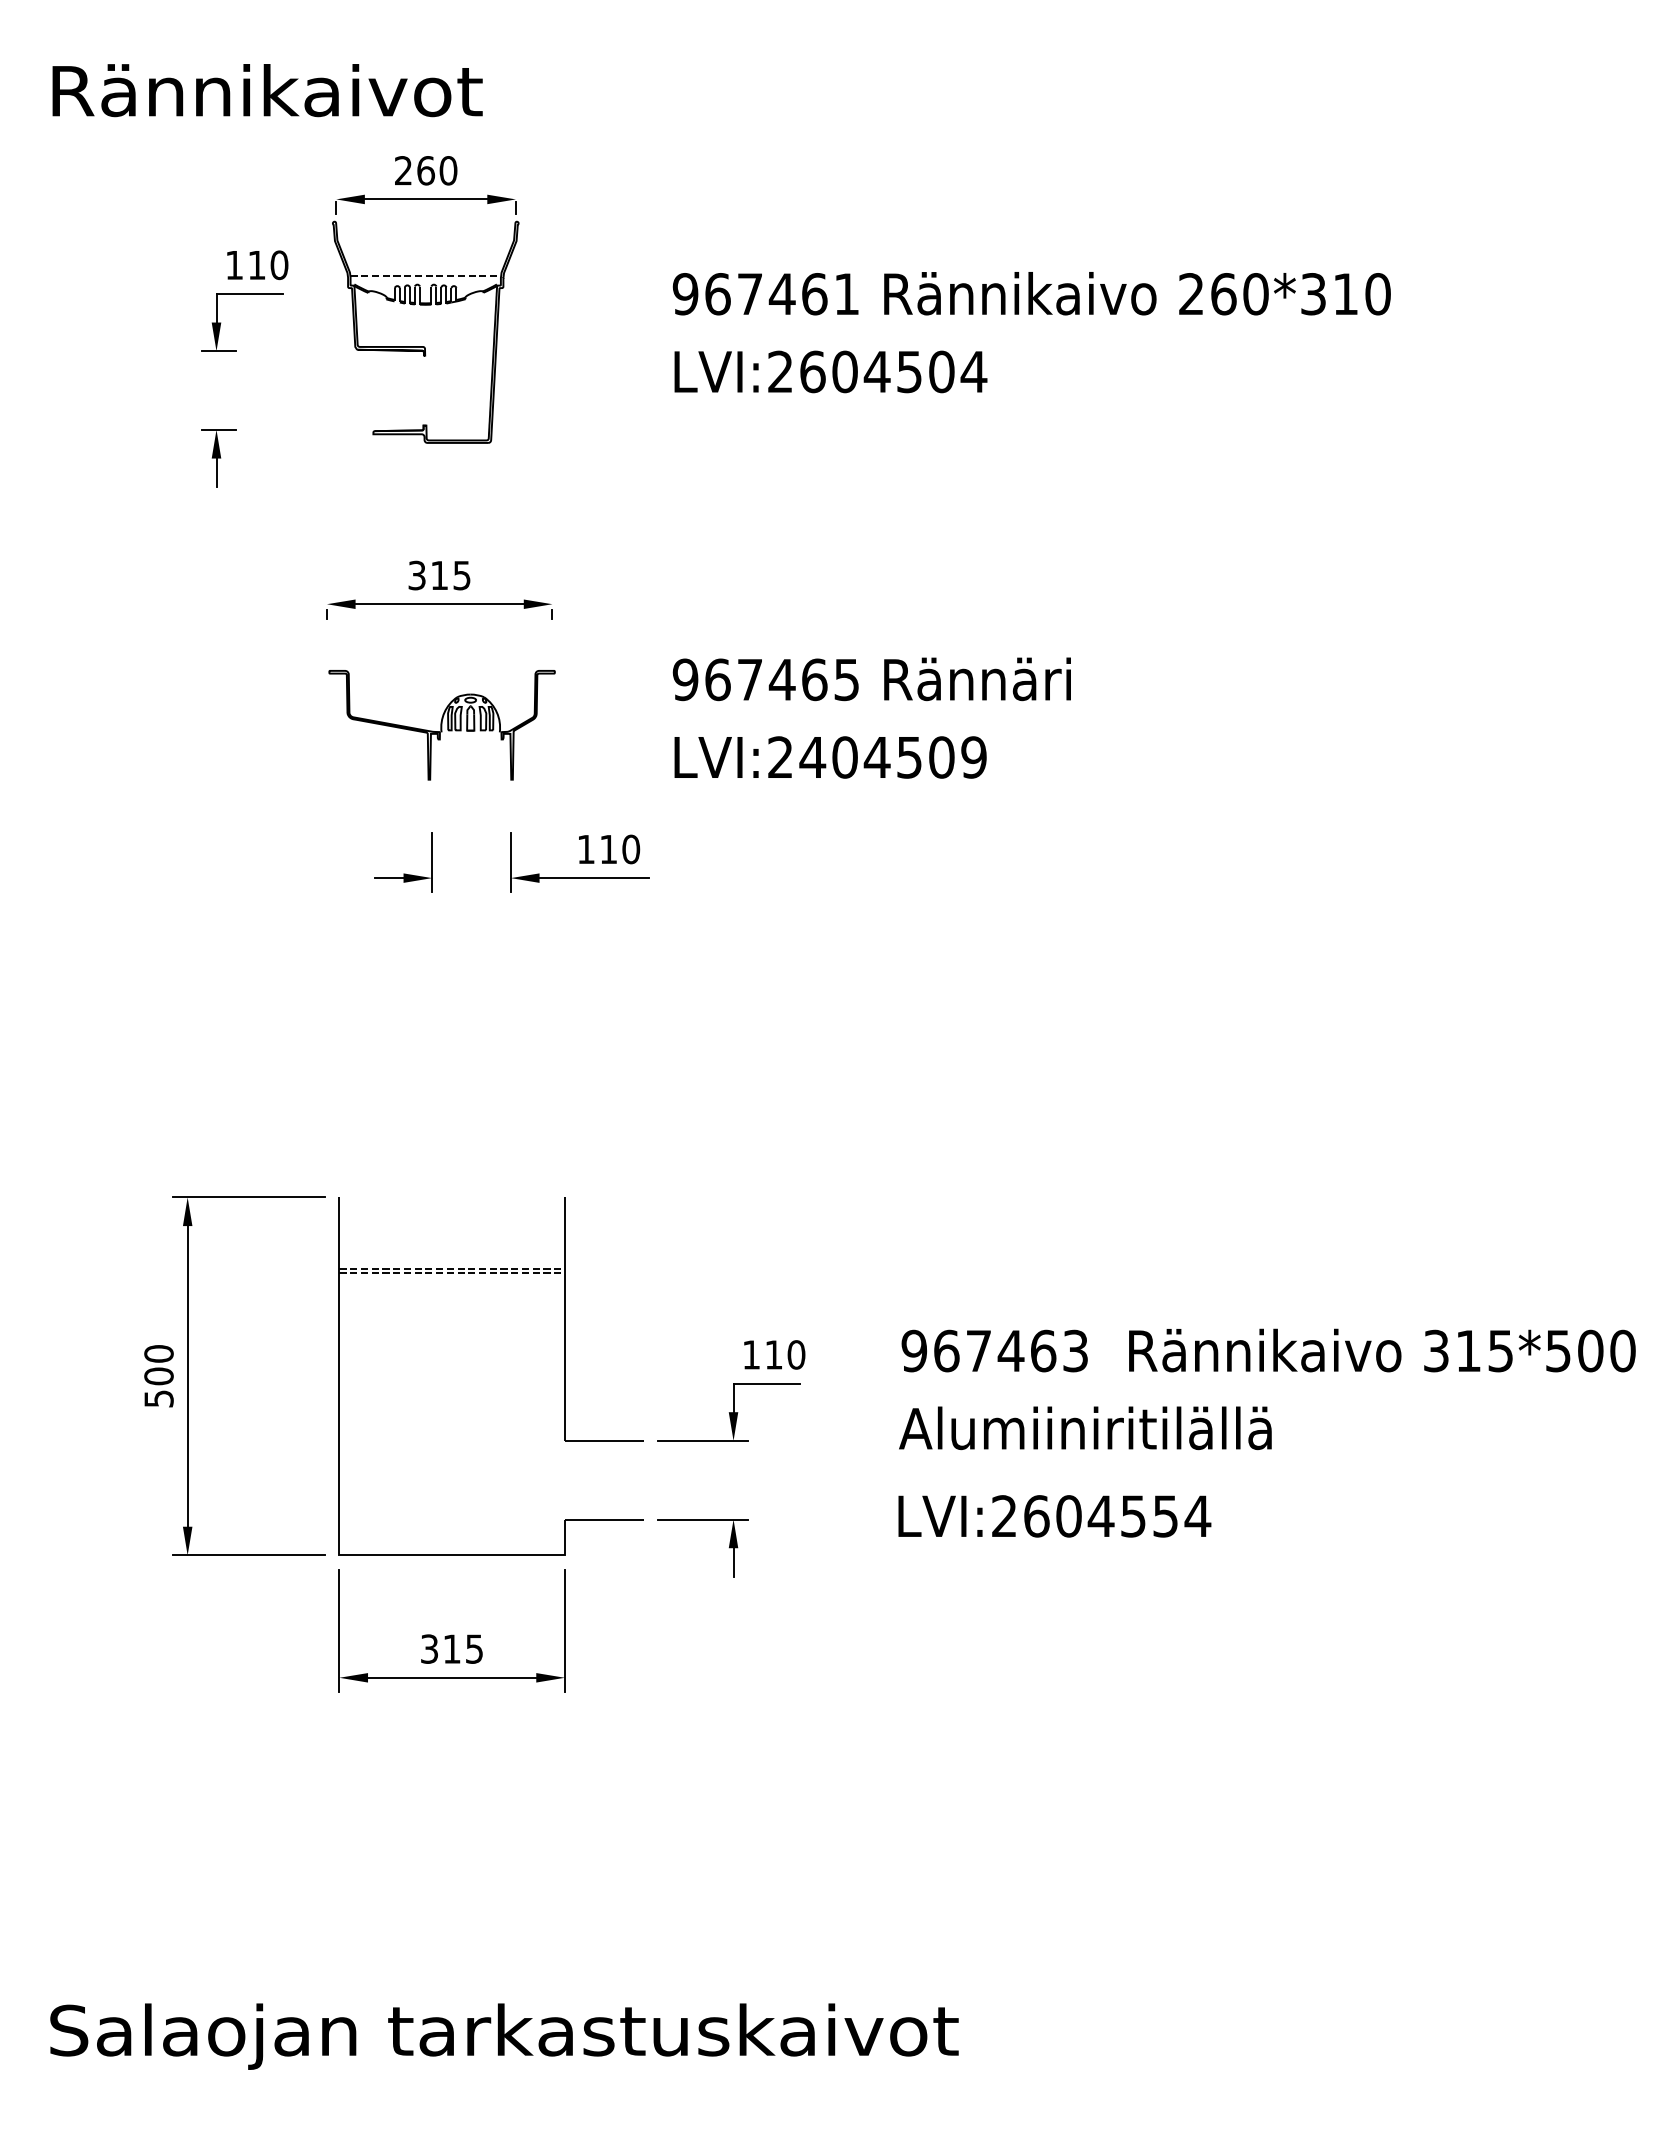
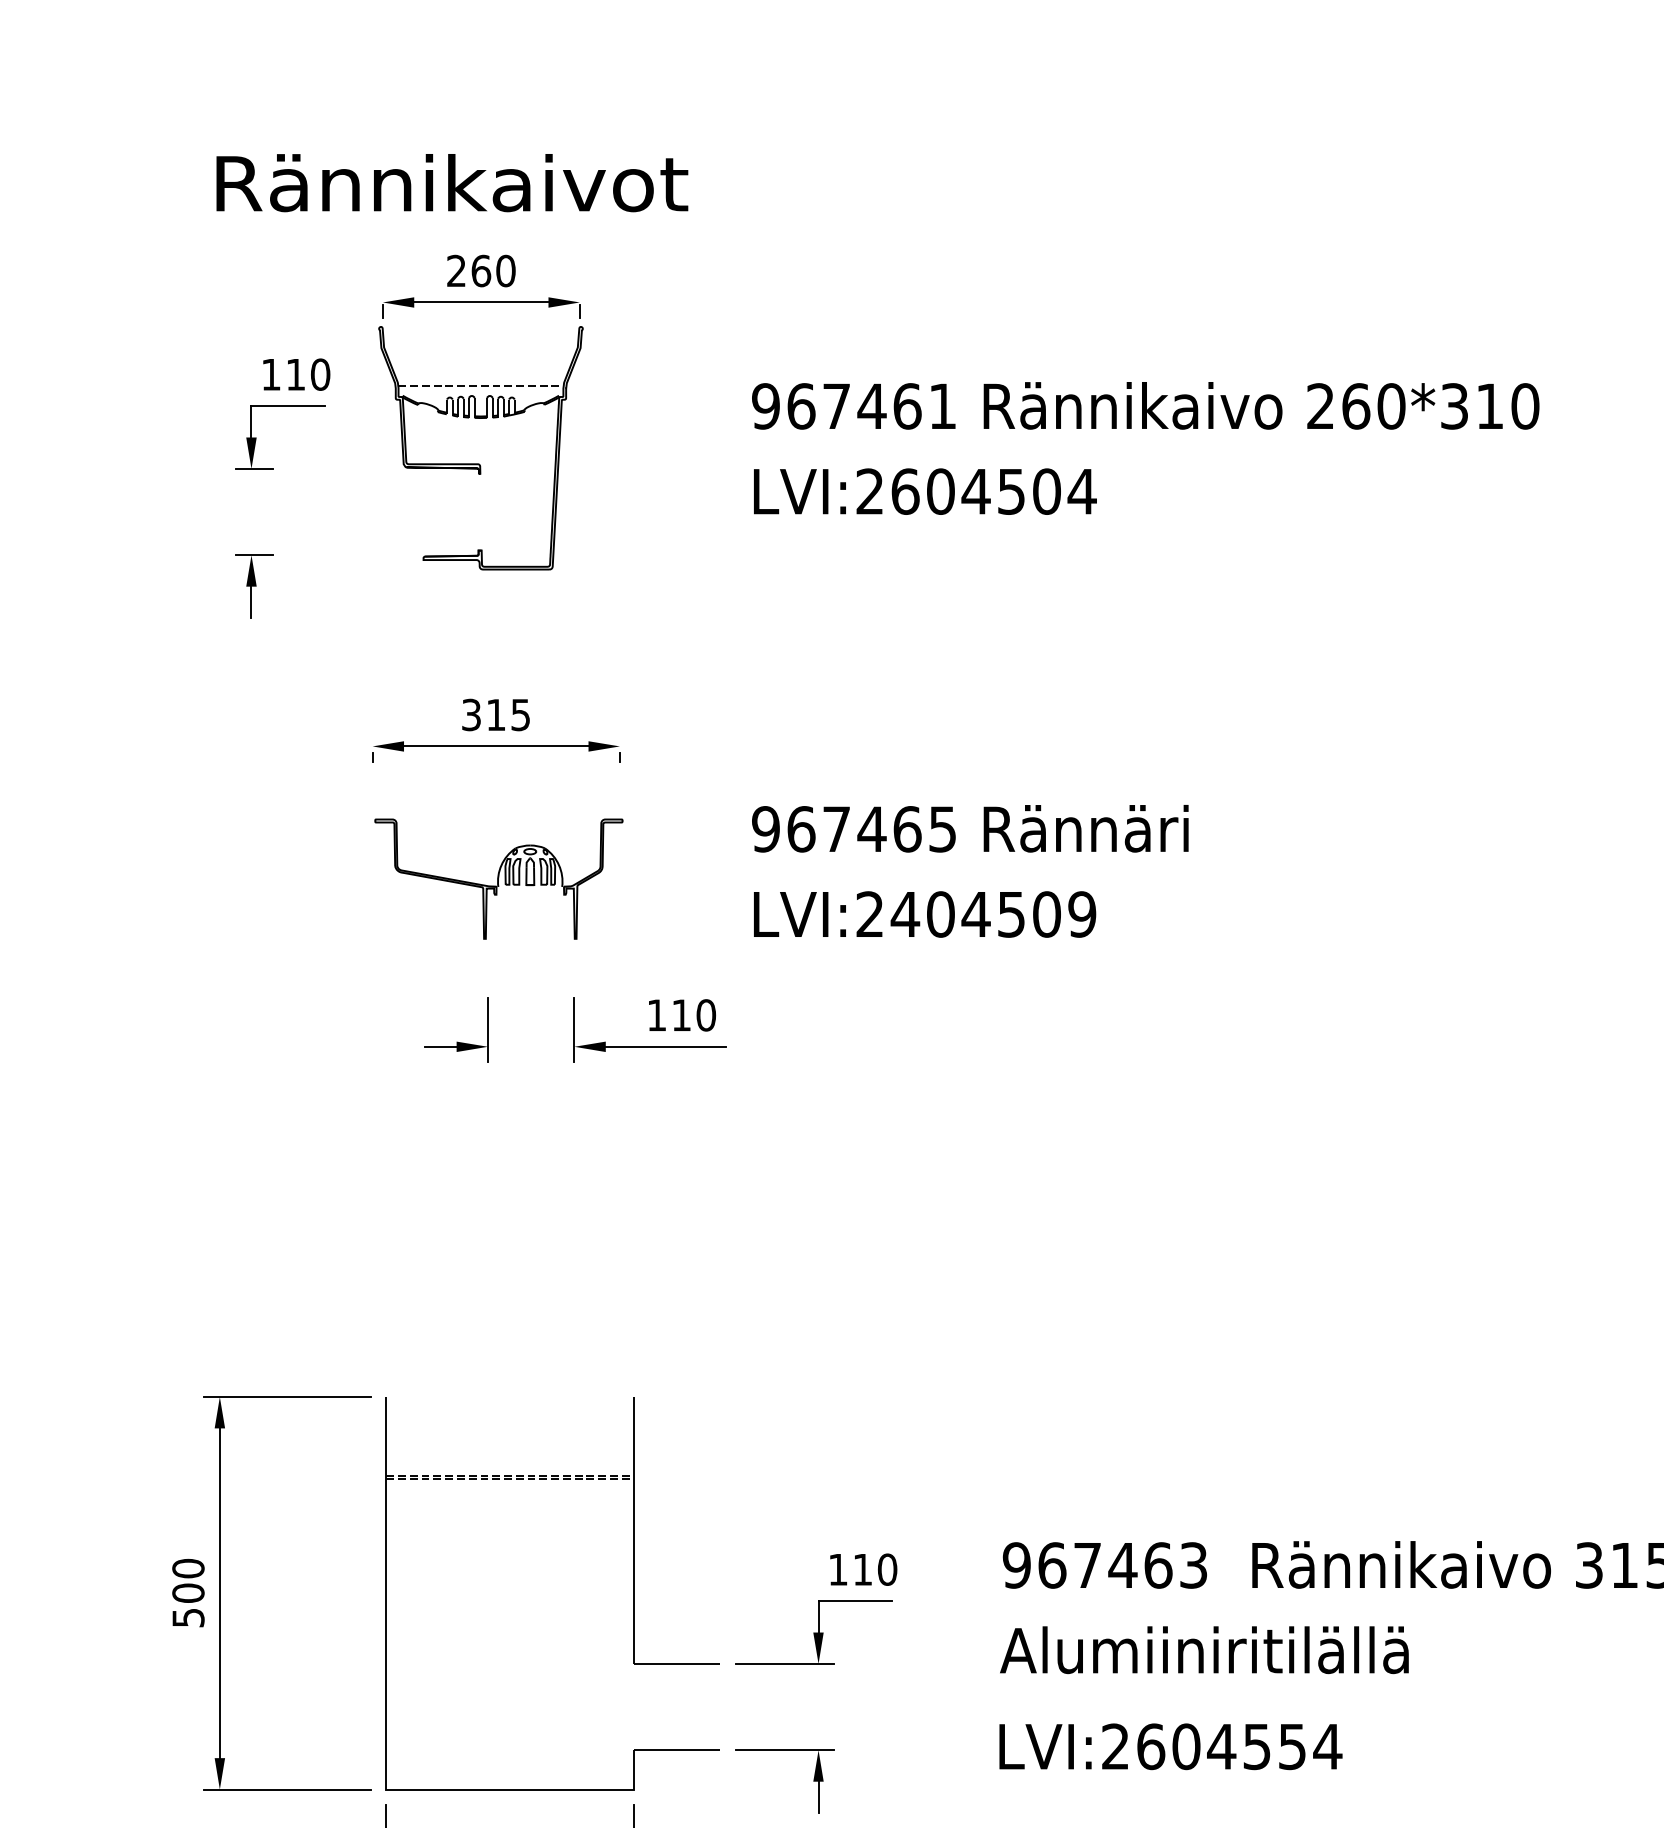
text: (267, 90) -> (452, 183), moved

